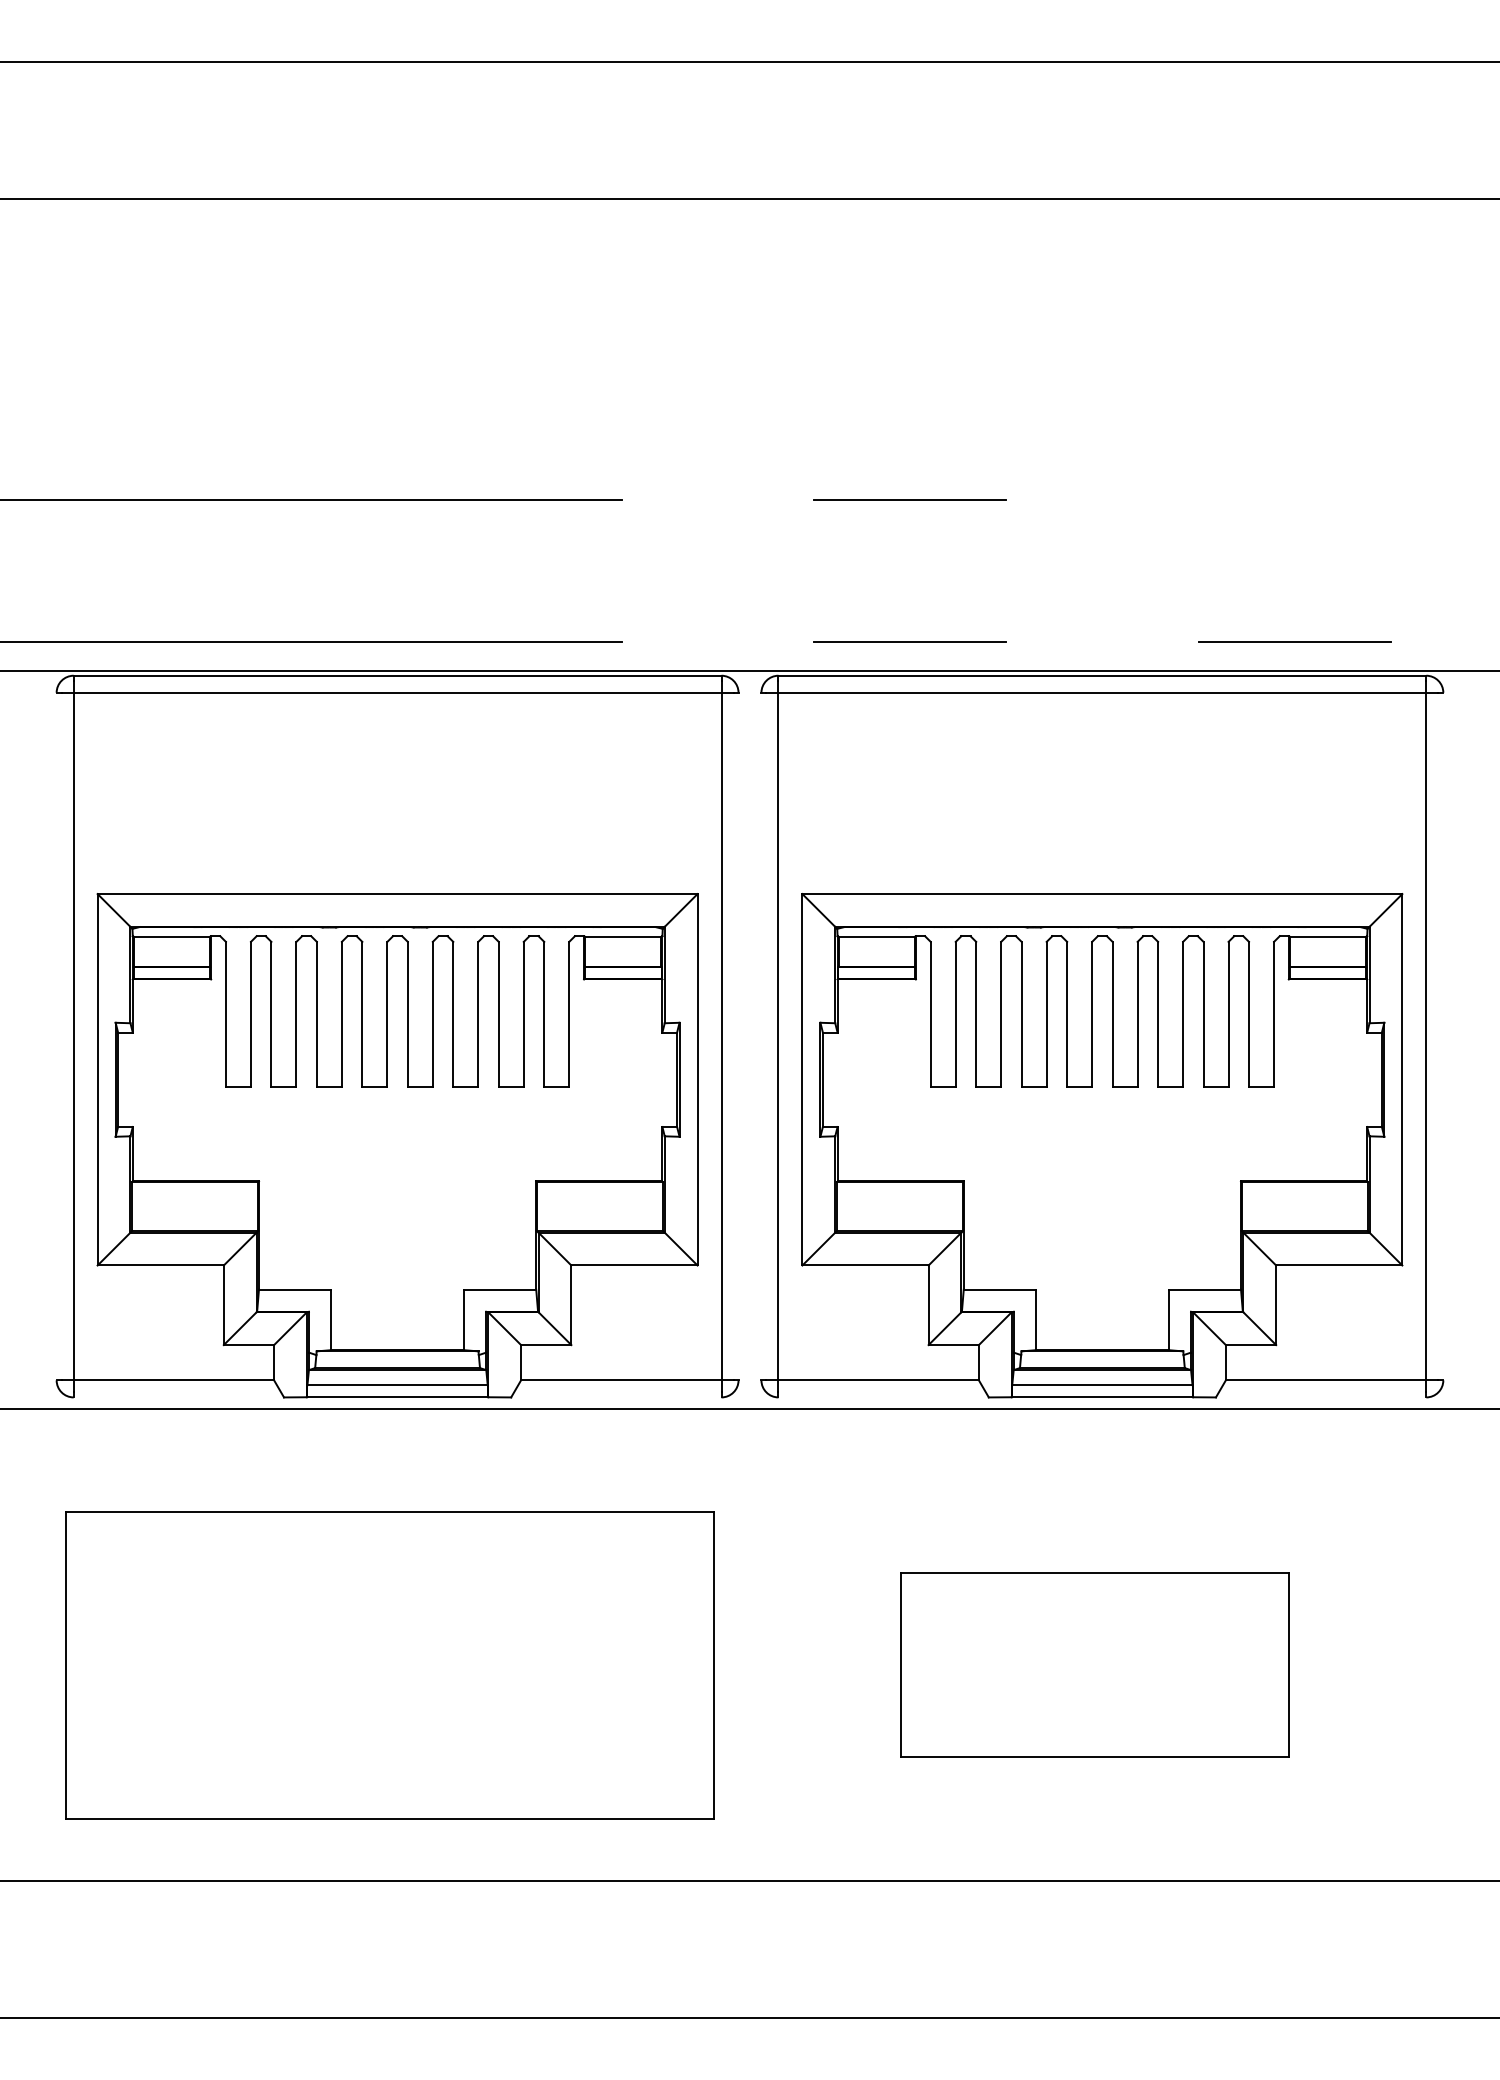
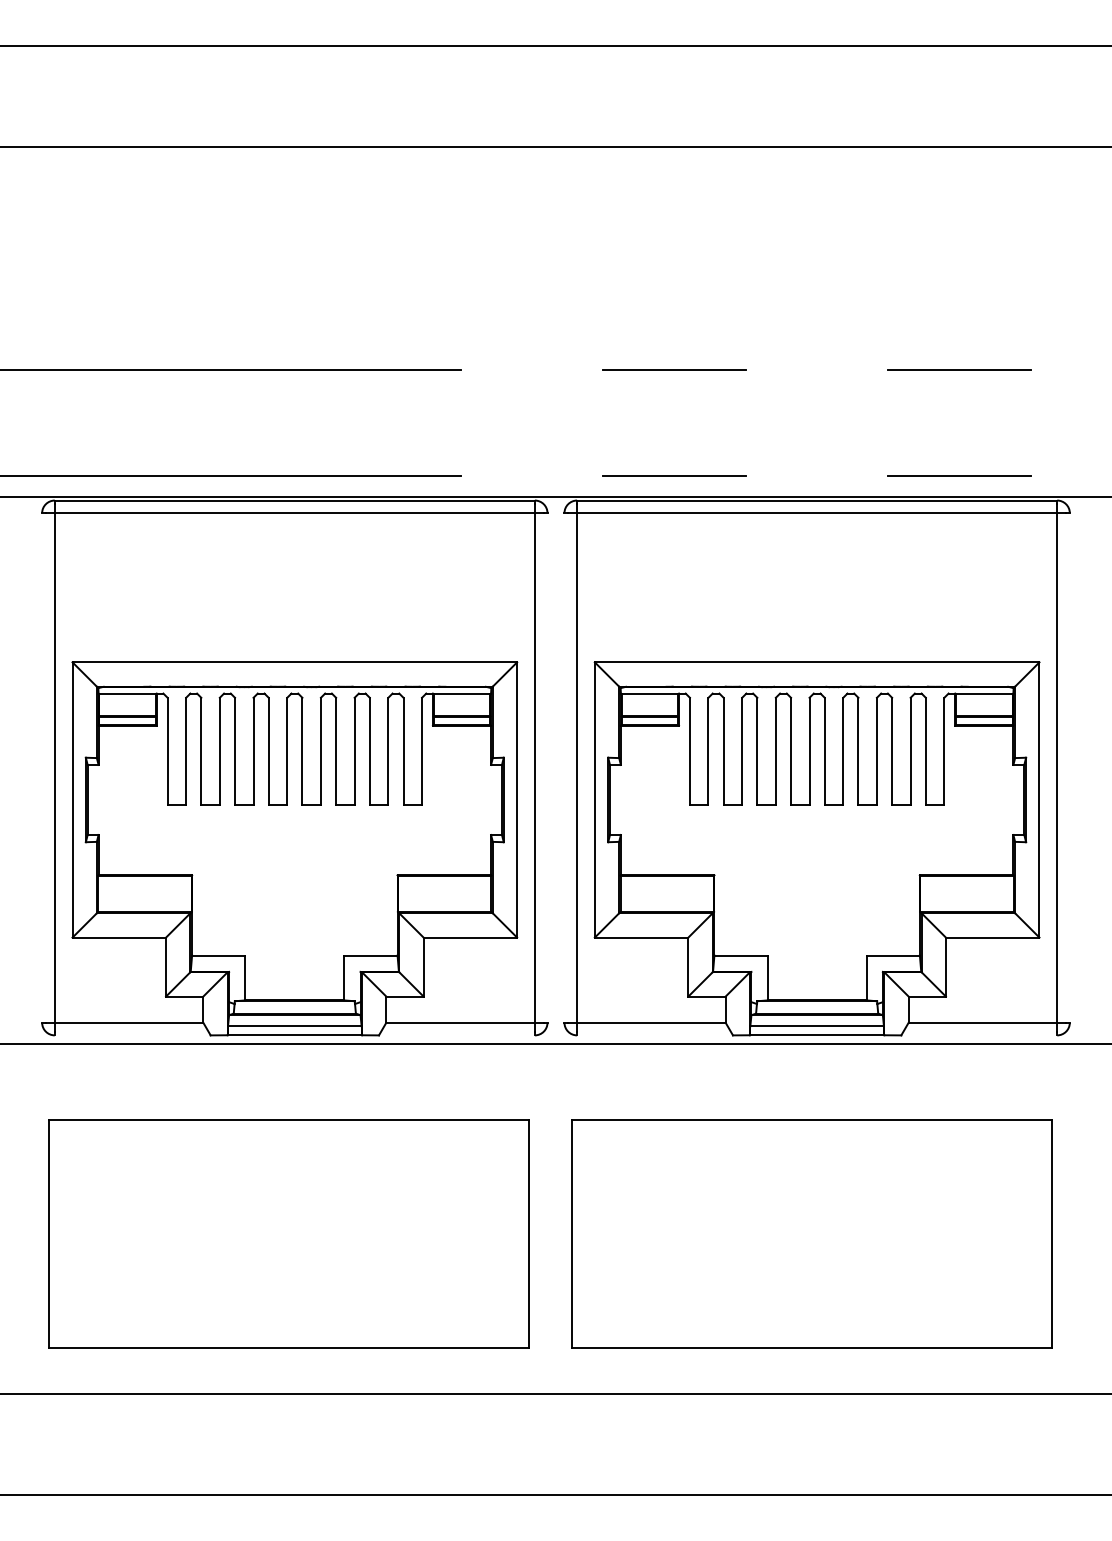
line: (1294, 500) -> (959, 370), added
part: (1094, 1665) -> (811, 1234), size x1.67

